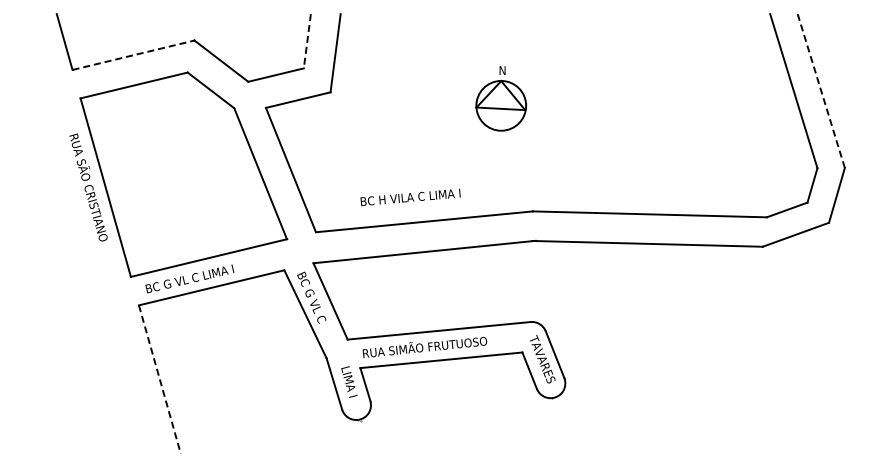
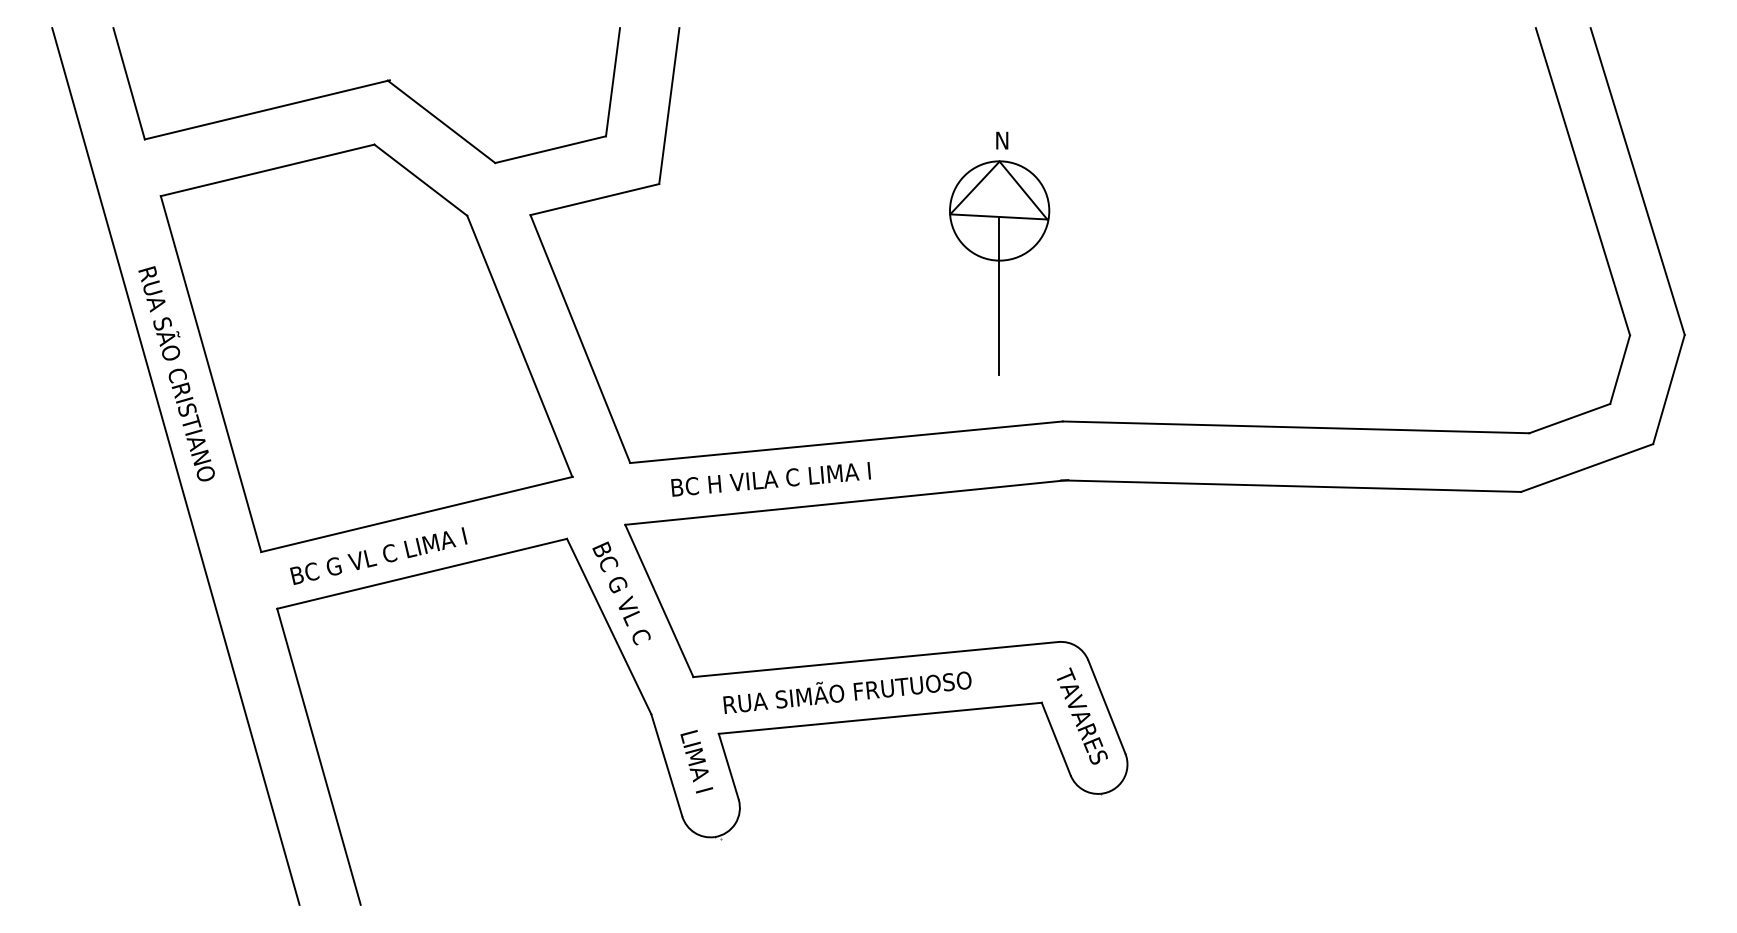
line: (307, 41) -> (613, 82), dashed -> solid
line: (134, 55) -> (268, 110), dashed -> solid
line: (821, 90) -> (1638, 180), dashed -> solid
line: (500, 147) -> (998, 294), added
text: (410, 197) -> (770, 479), moved
line: (88, 233) -> (176, 465), added
line: (160, 380) -> (320, 758), dashed -> solid

